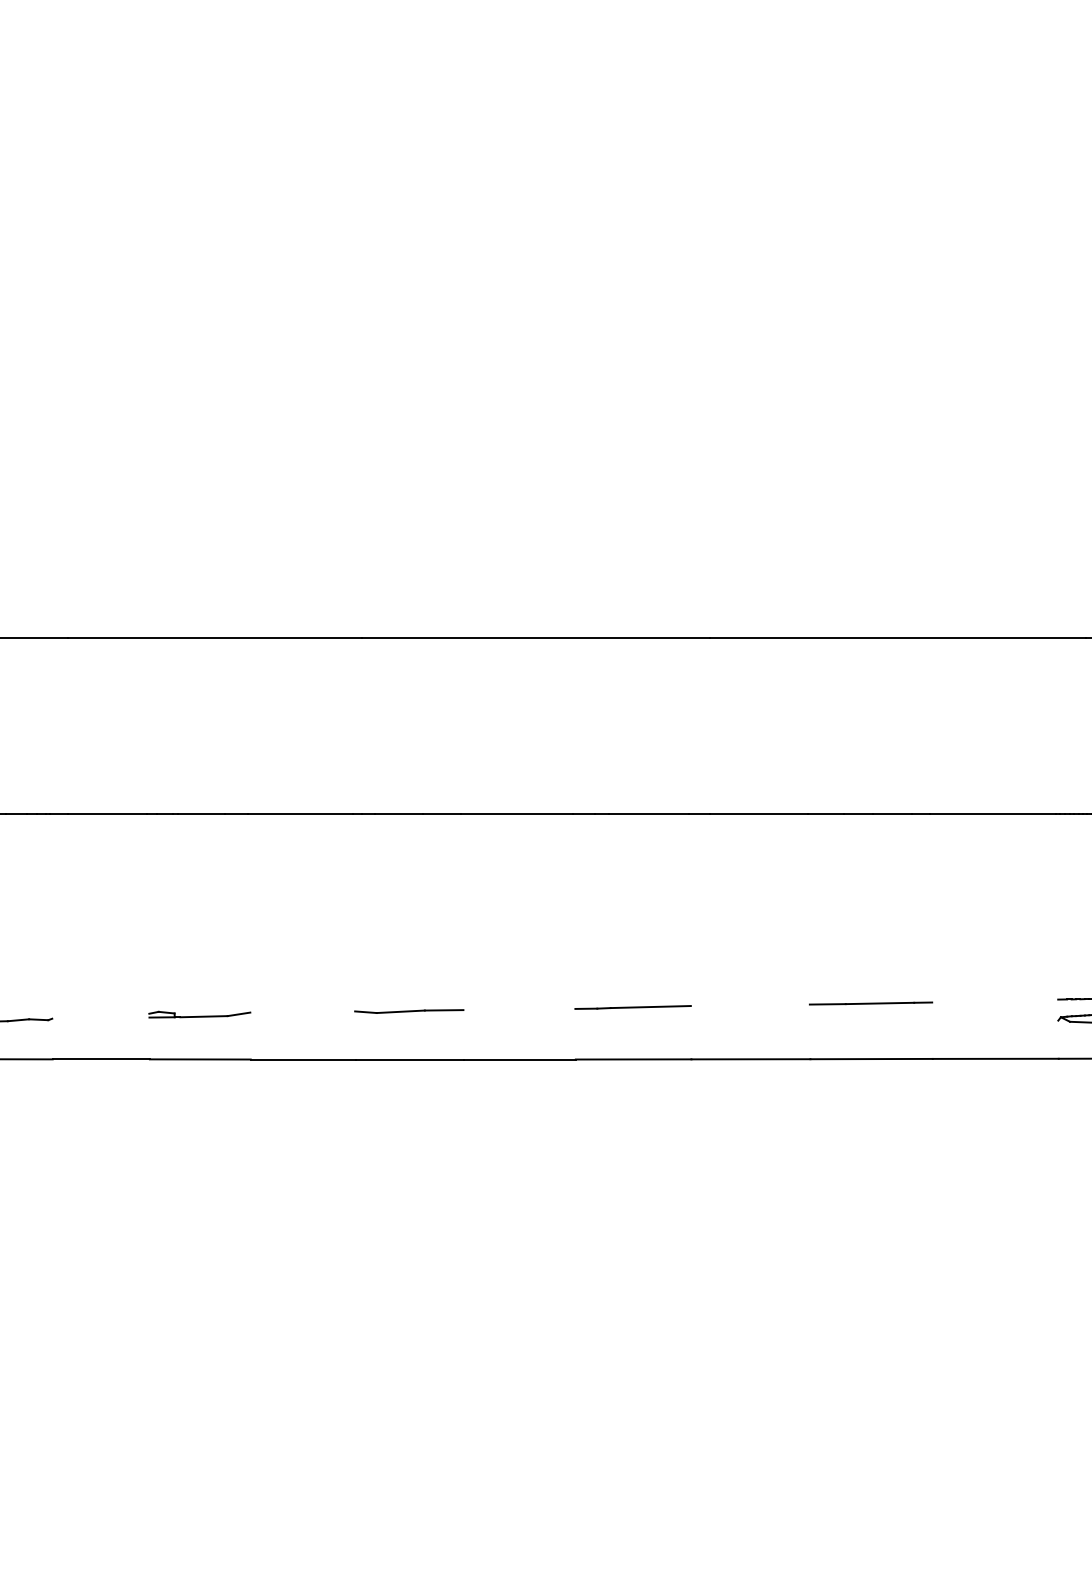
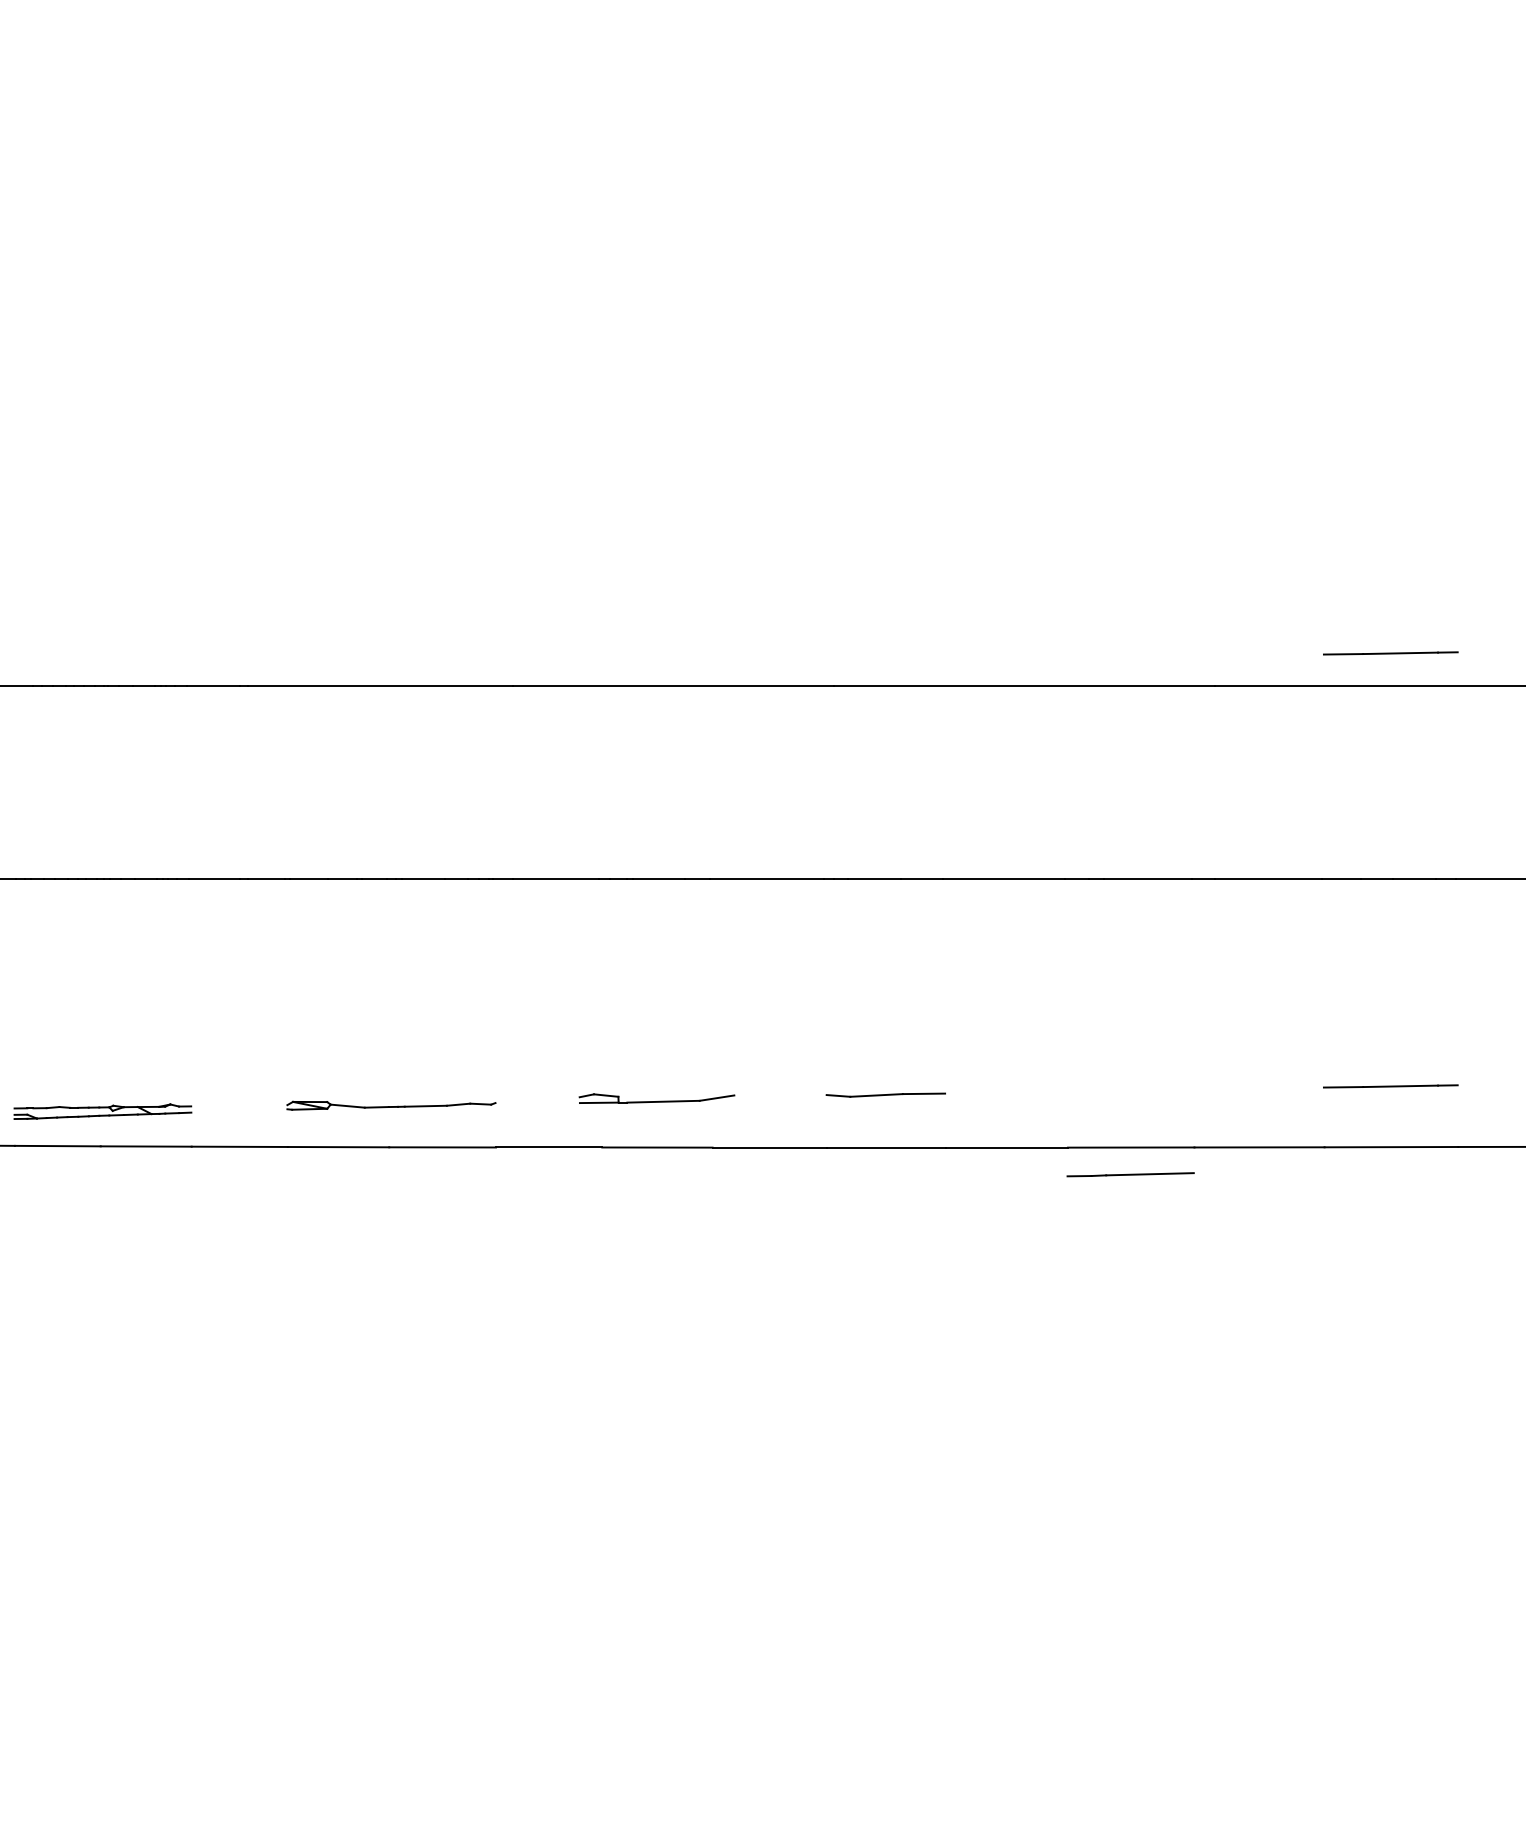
line: (870, 607) -> (1390, 653), added
line: (632, 1007) -> (1130, 1174), moved
part: (199, 1014) -> (656, 1098), size x1.4

